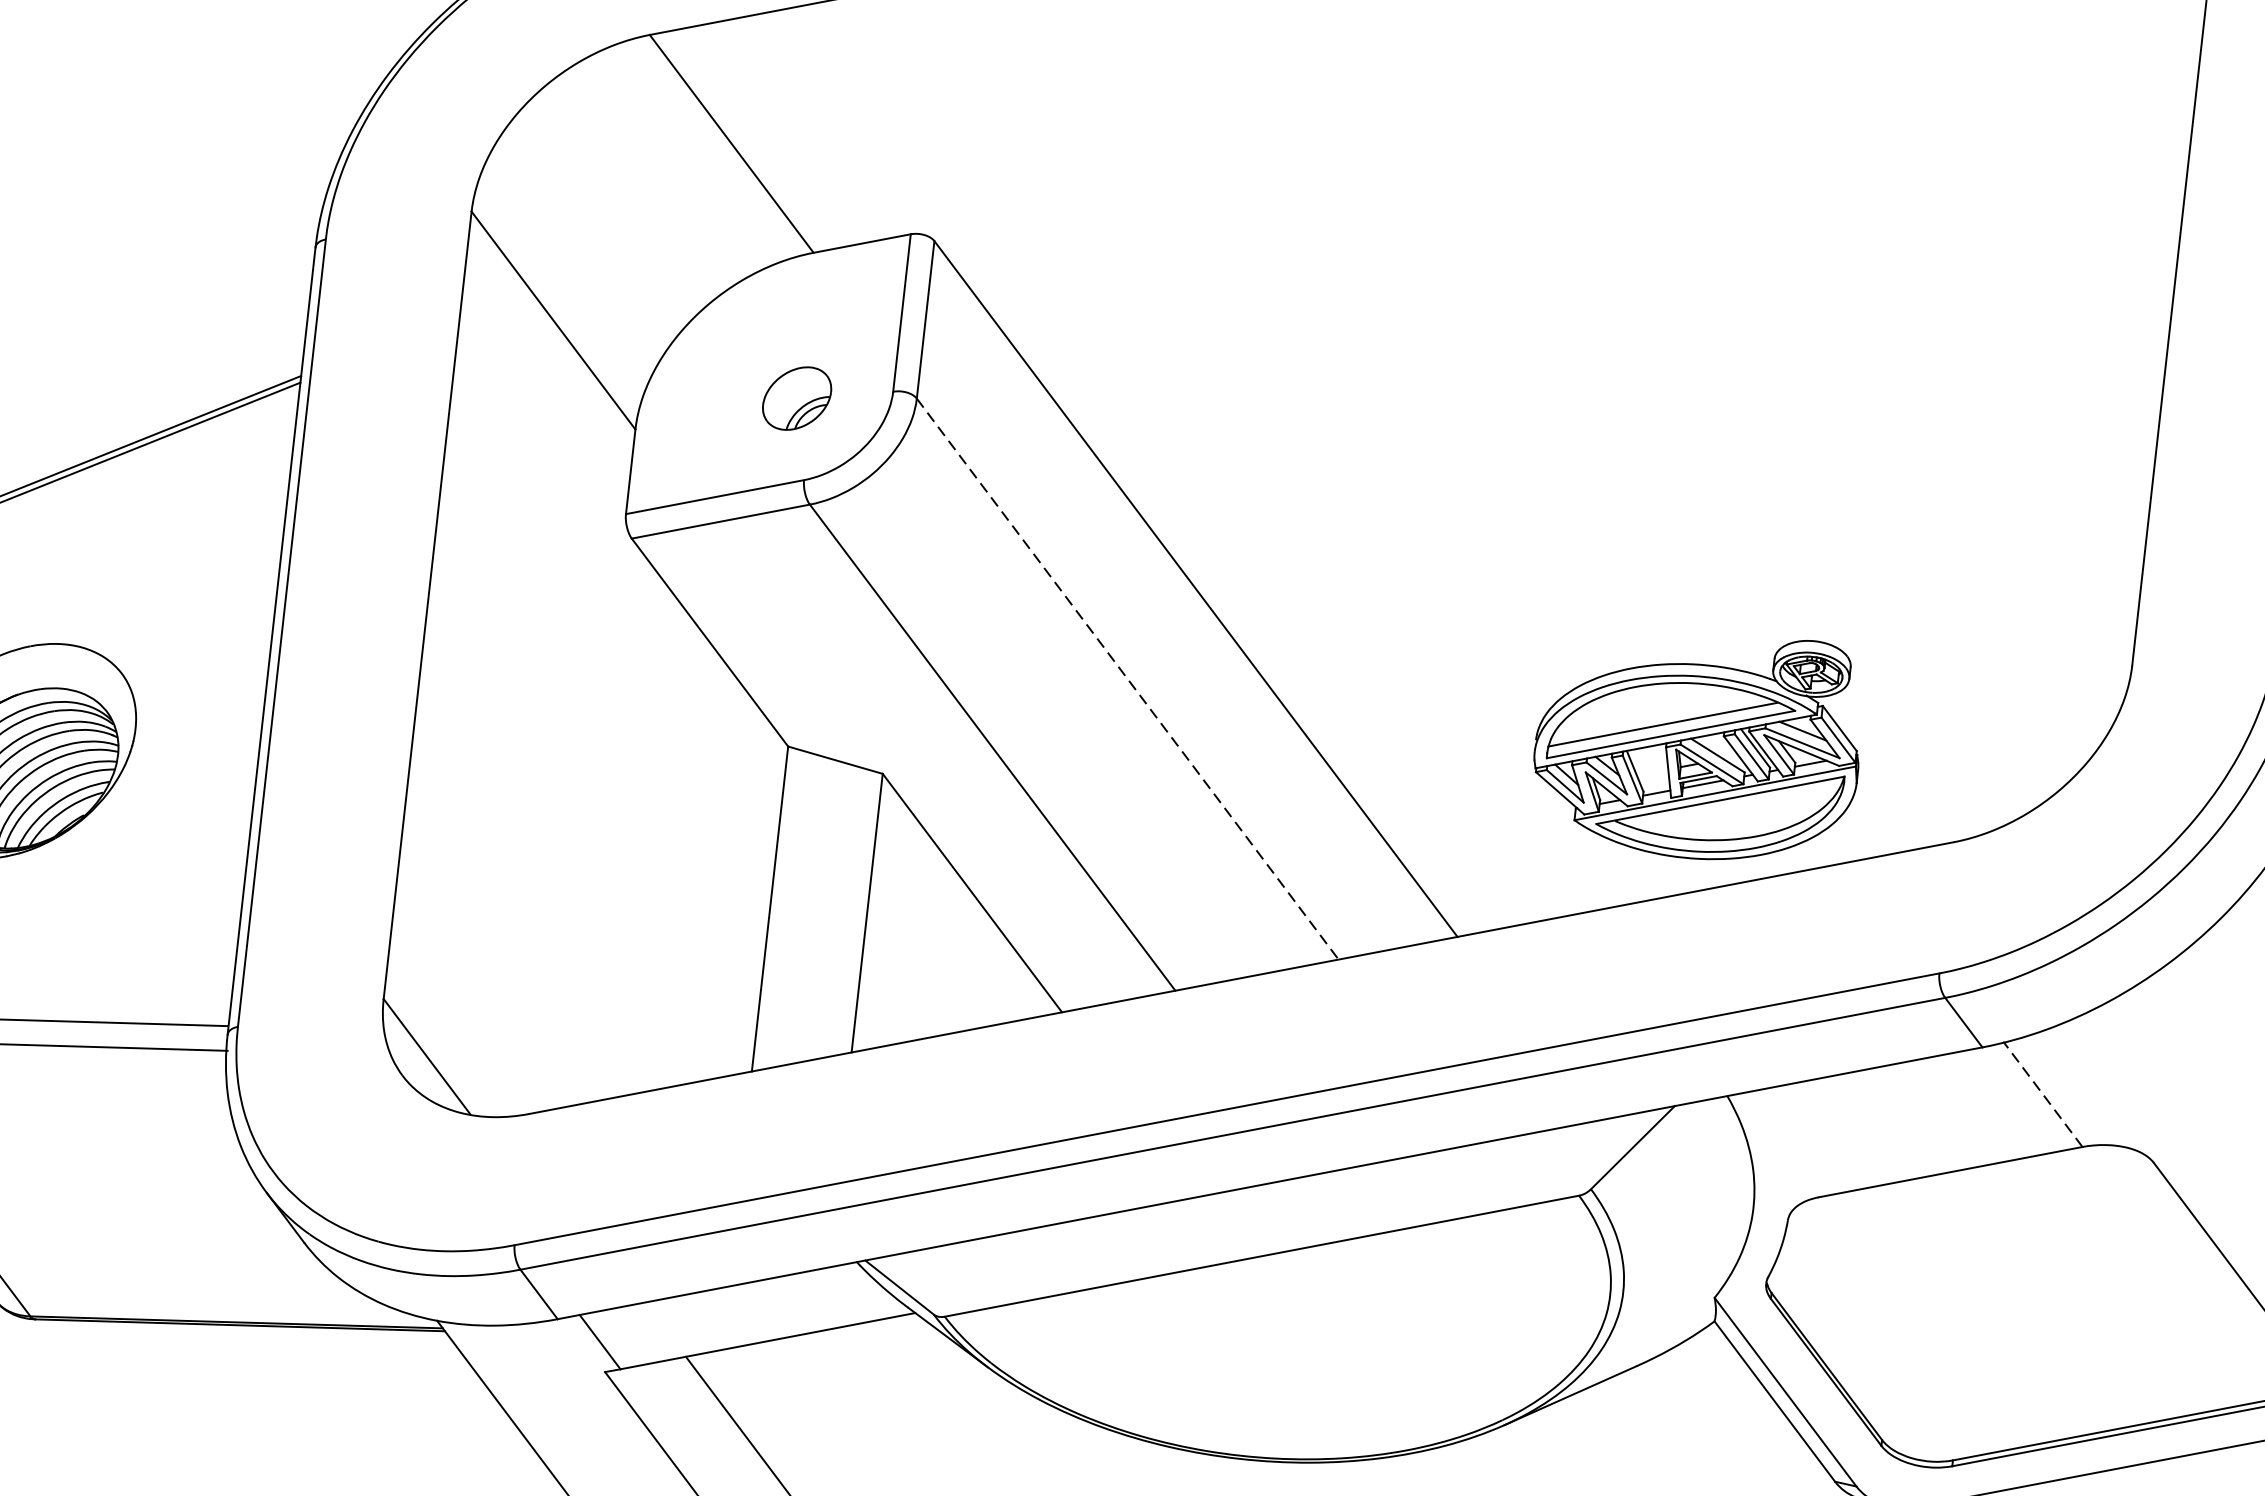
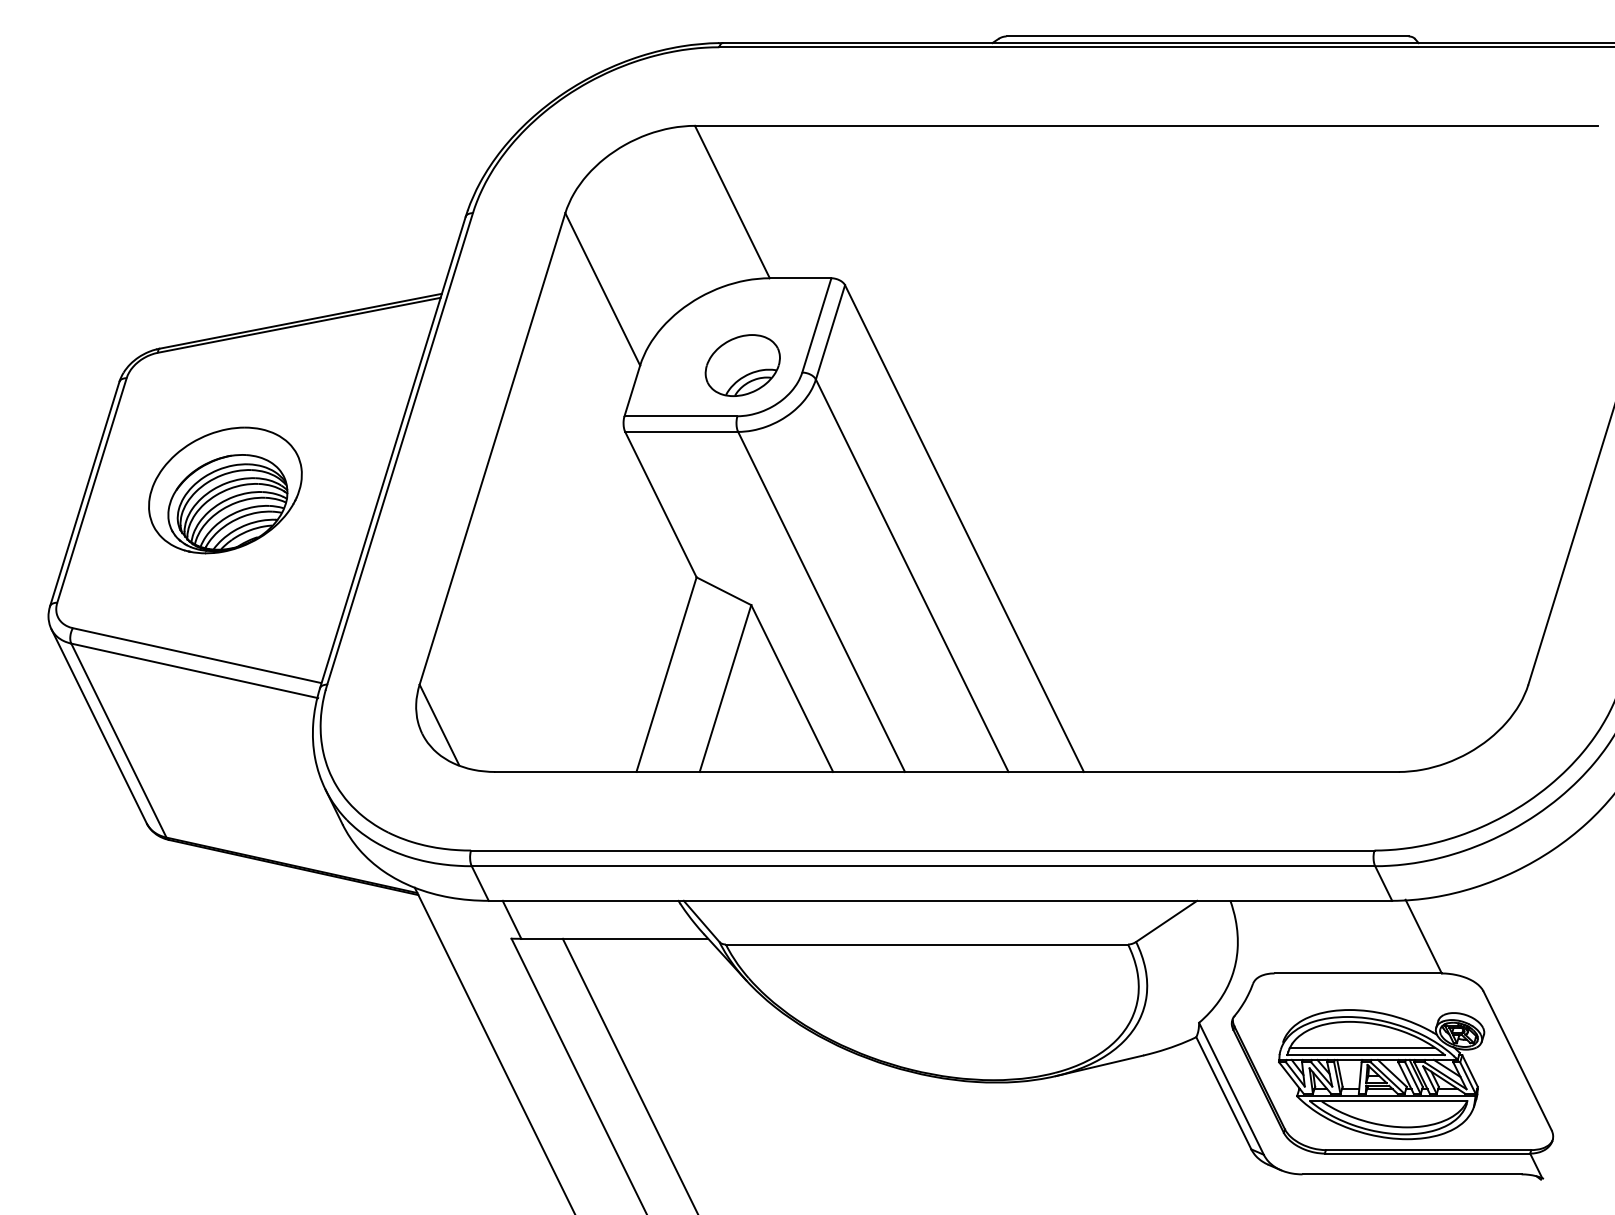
part: (796, 398) -> (742, 365), size x1.67
line: (1128, 678) -> (912, 575), dashed -> solid
part: (1701, 760) -> (1381, 1074), moved
line: (2042, 1094) -> (1423, 936), dashed -> solid

